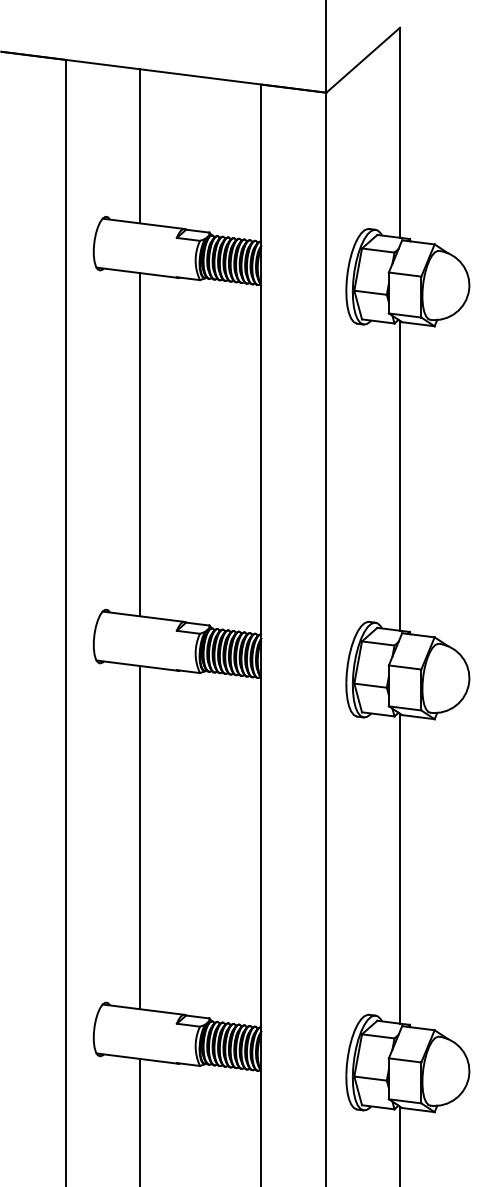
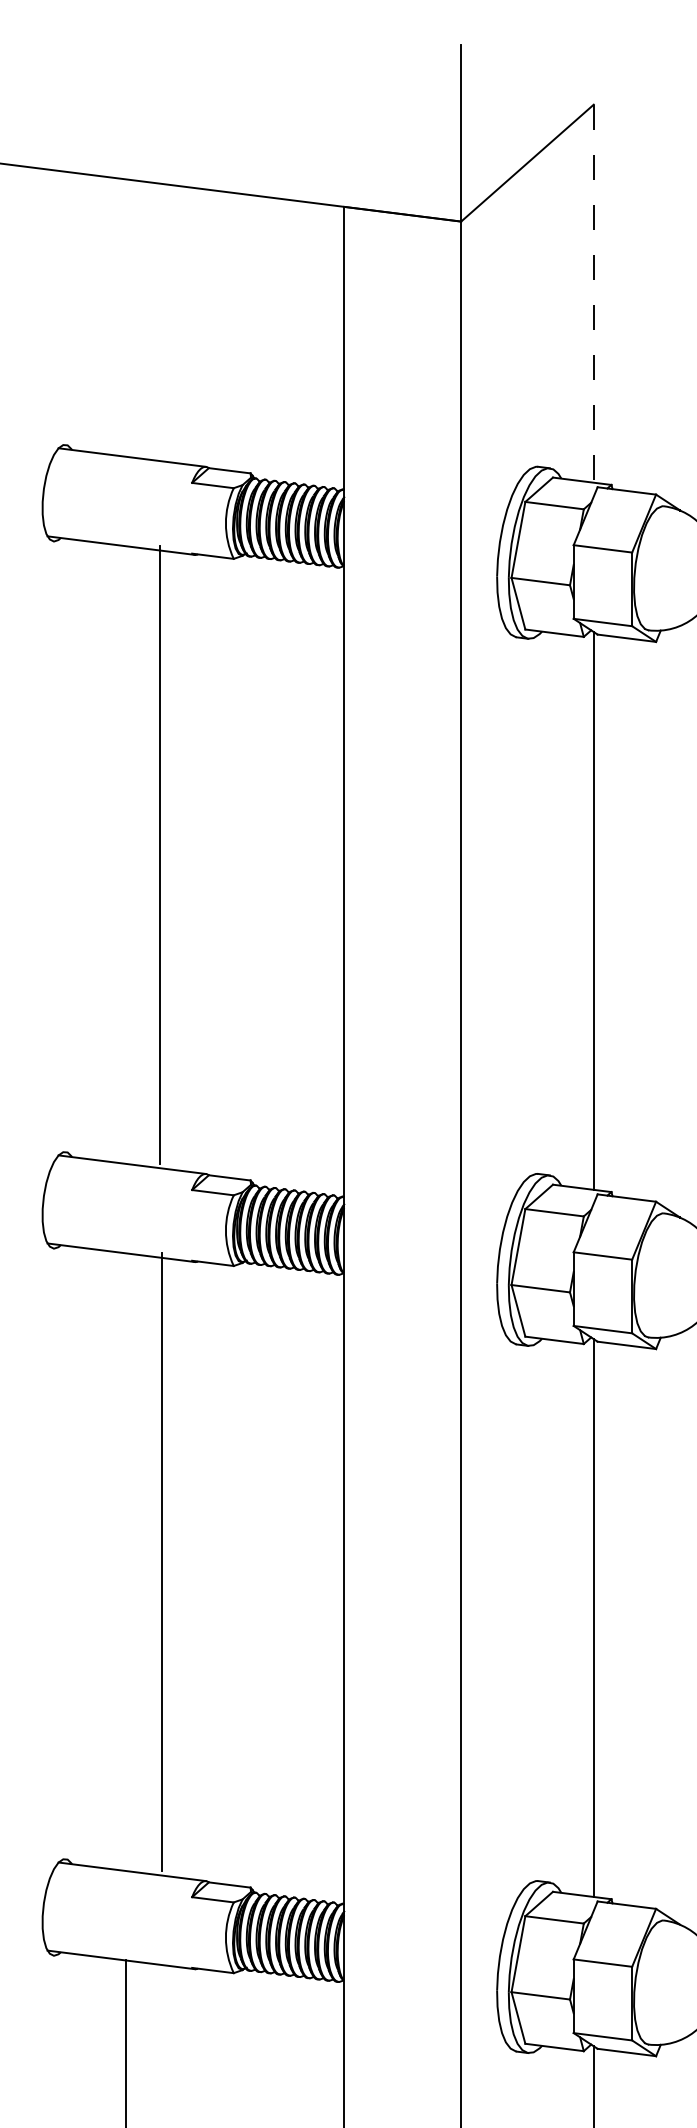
line: (400, 133) -> (594, 294), solid -> dashed
line: (140, 146) -> (126, 318), removed
line: (140, 444) -> (160, 854), moved
line: (140, 837) -> (162, 1561), moved

